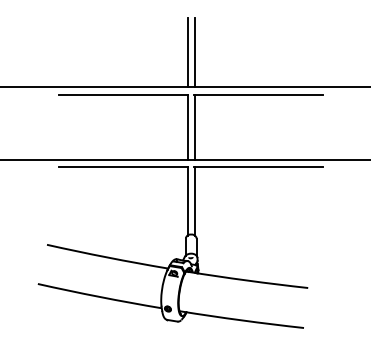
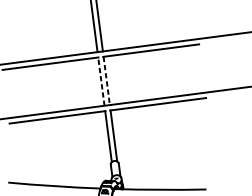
line: (187, 126) -> (101, 81), solid -> dashed
line: (194, 127) -> (106, 81), solid -> dashed

